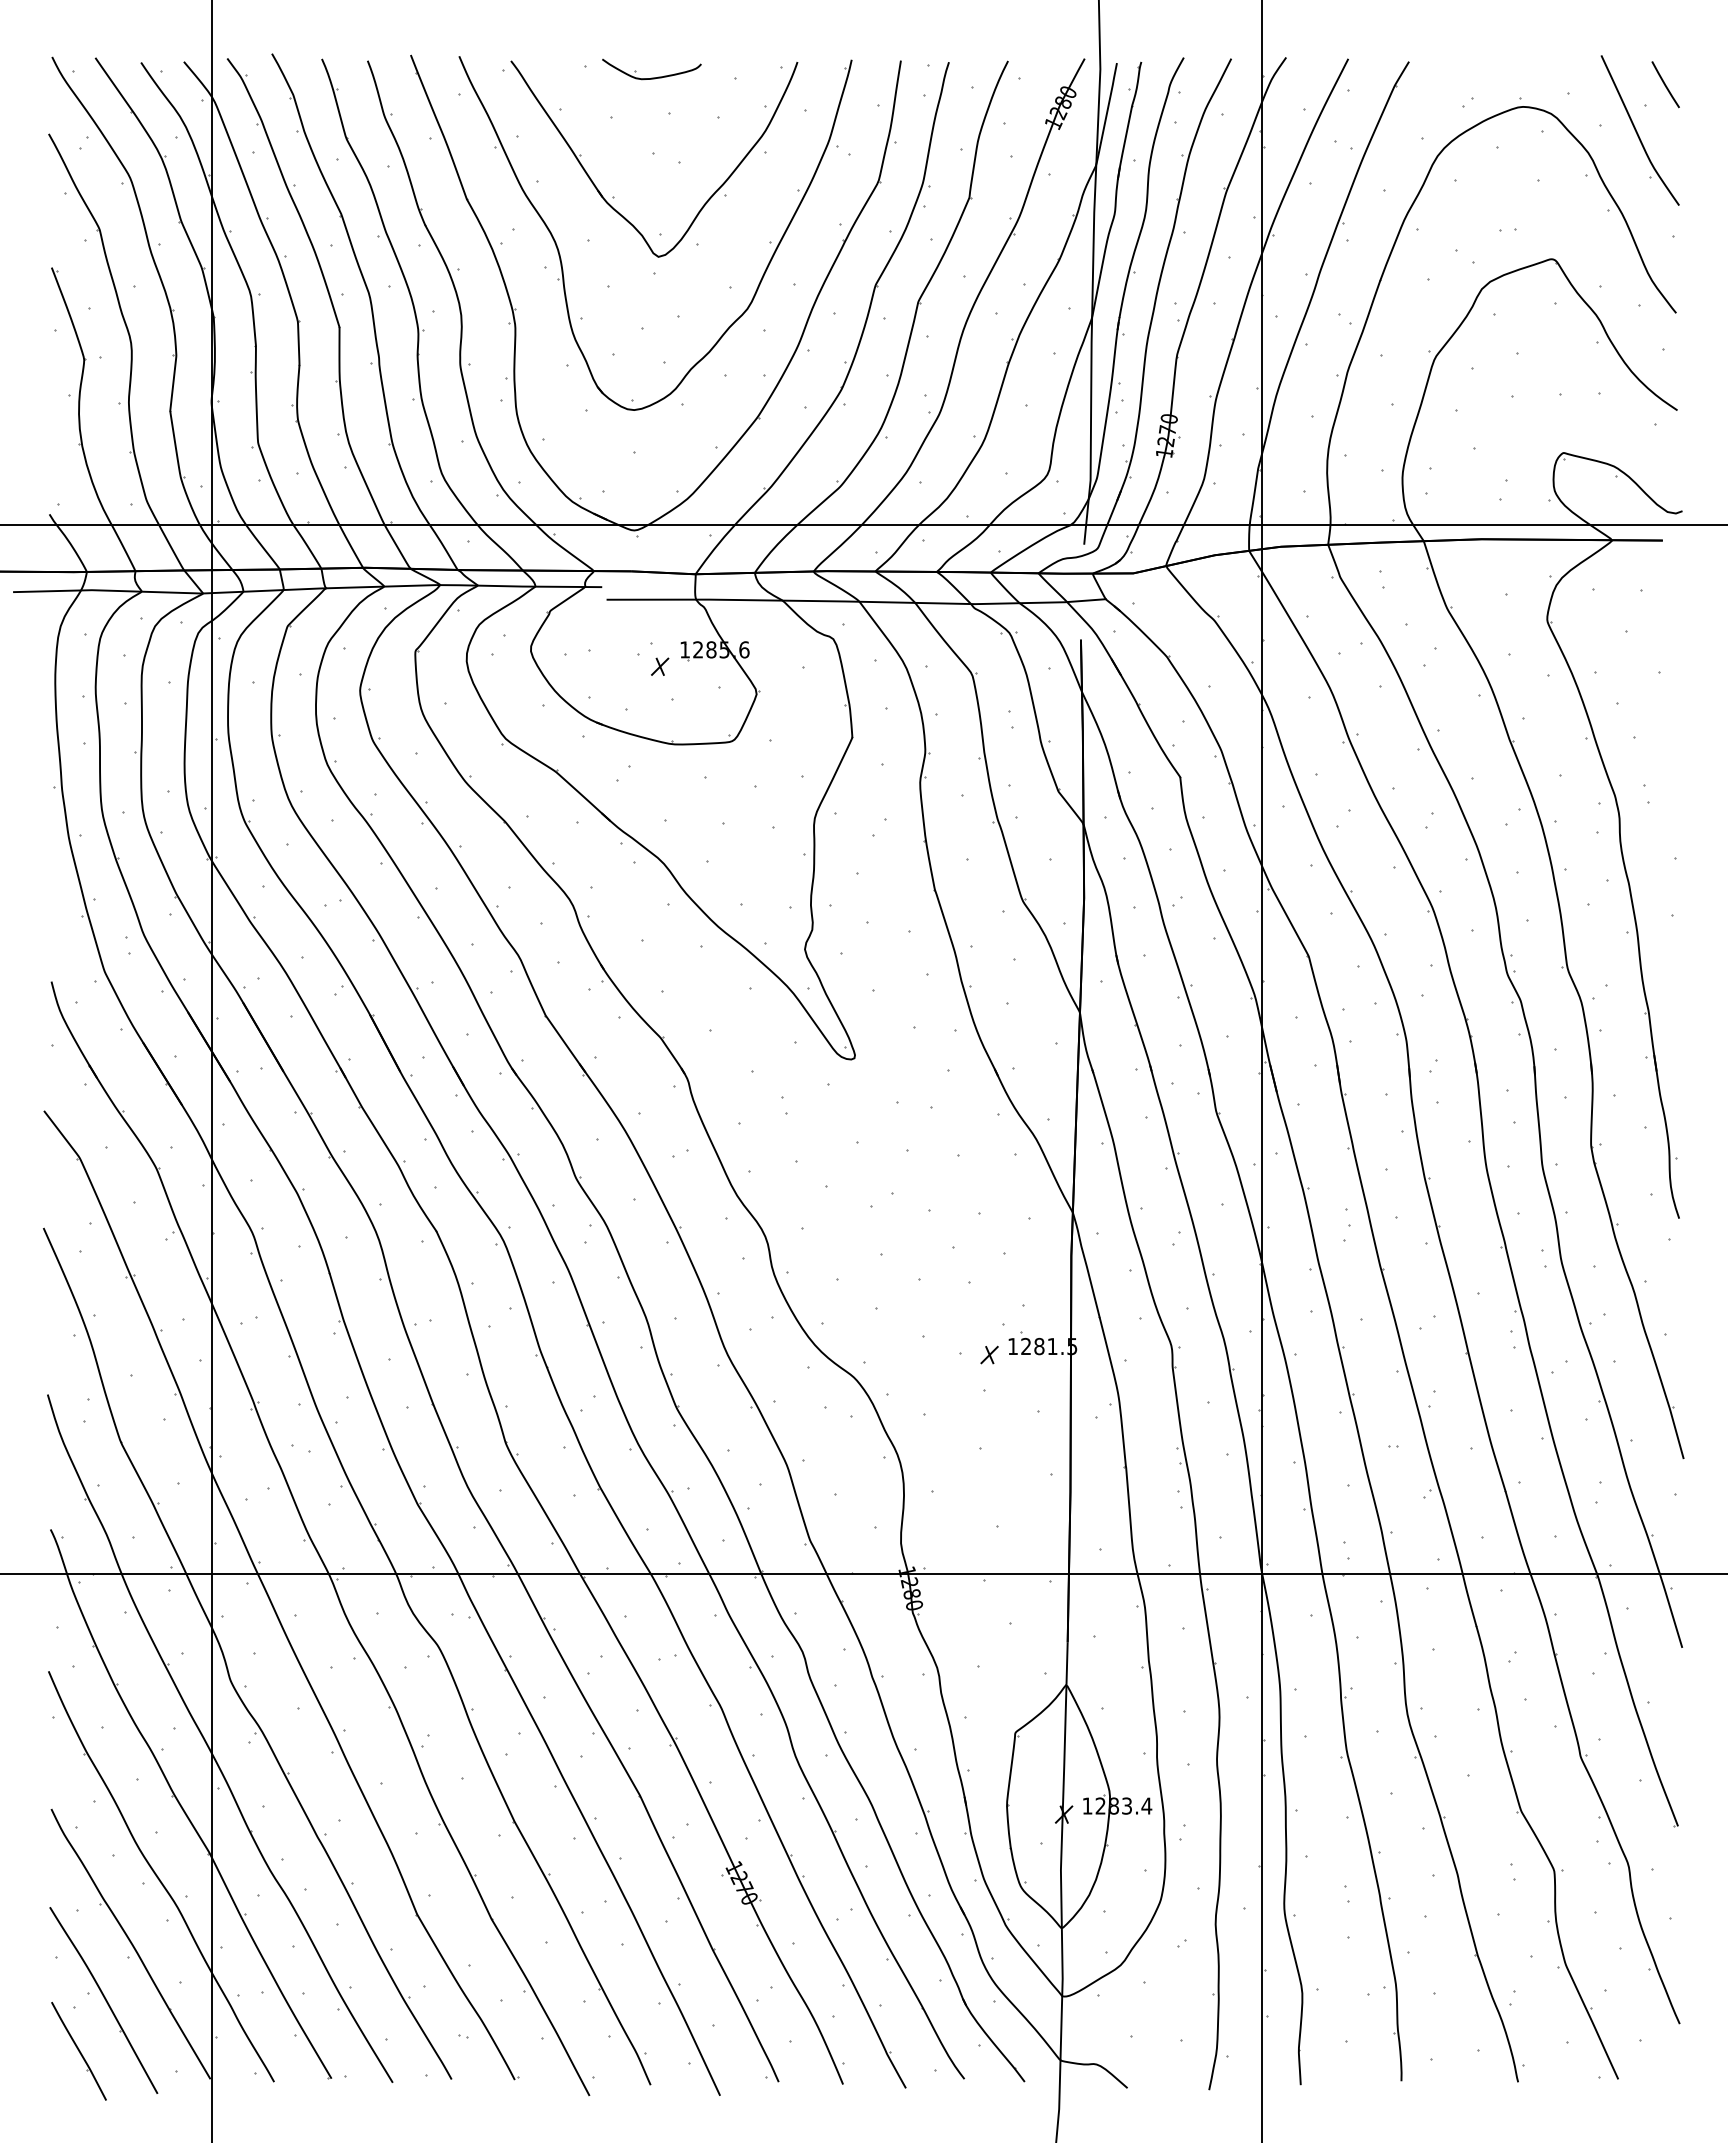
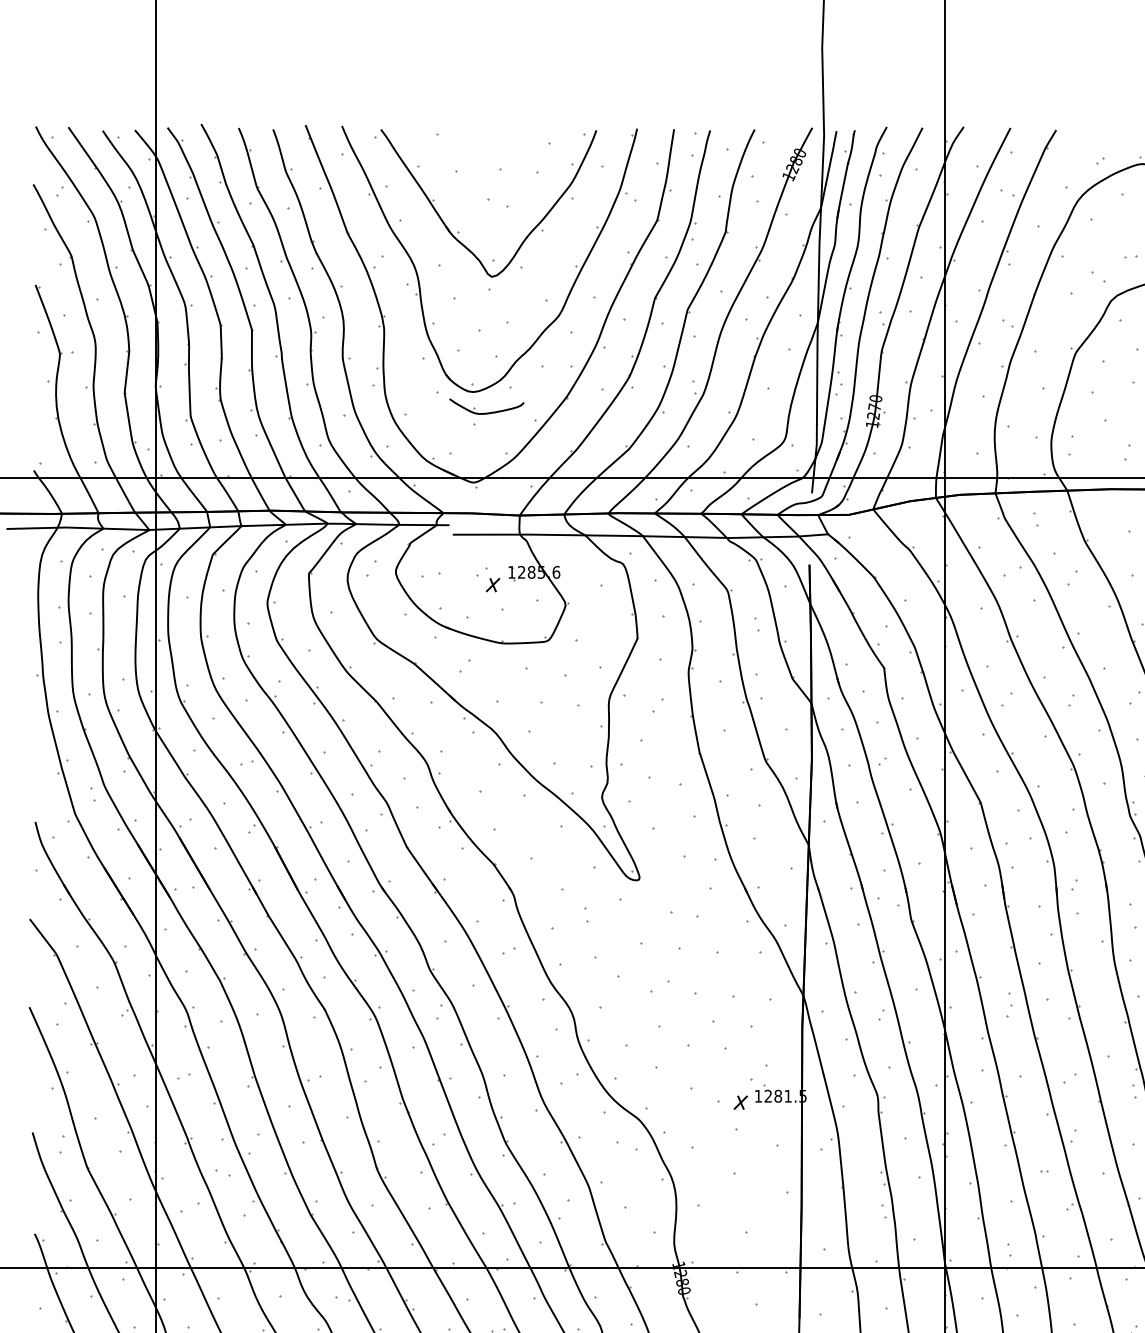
part: (651, 77) -> (486, 412), moved

